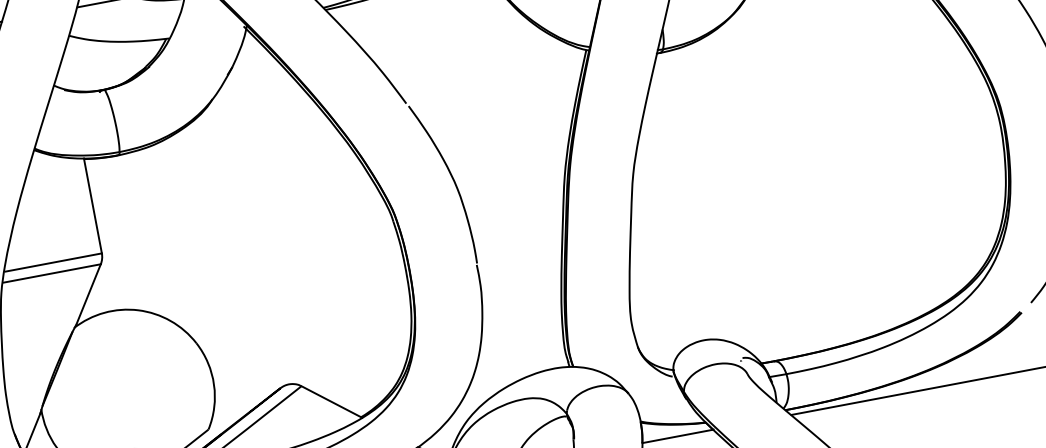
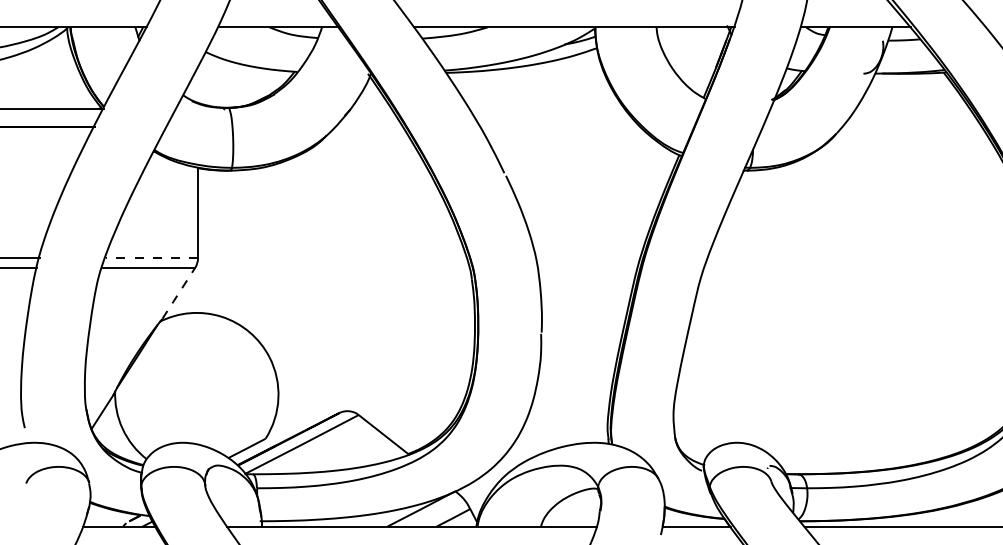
line: (53, 263) -> (151, 258), solid -> dashed
line: (89, 293) -> (179, 292), solid -> dashed

